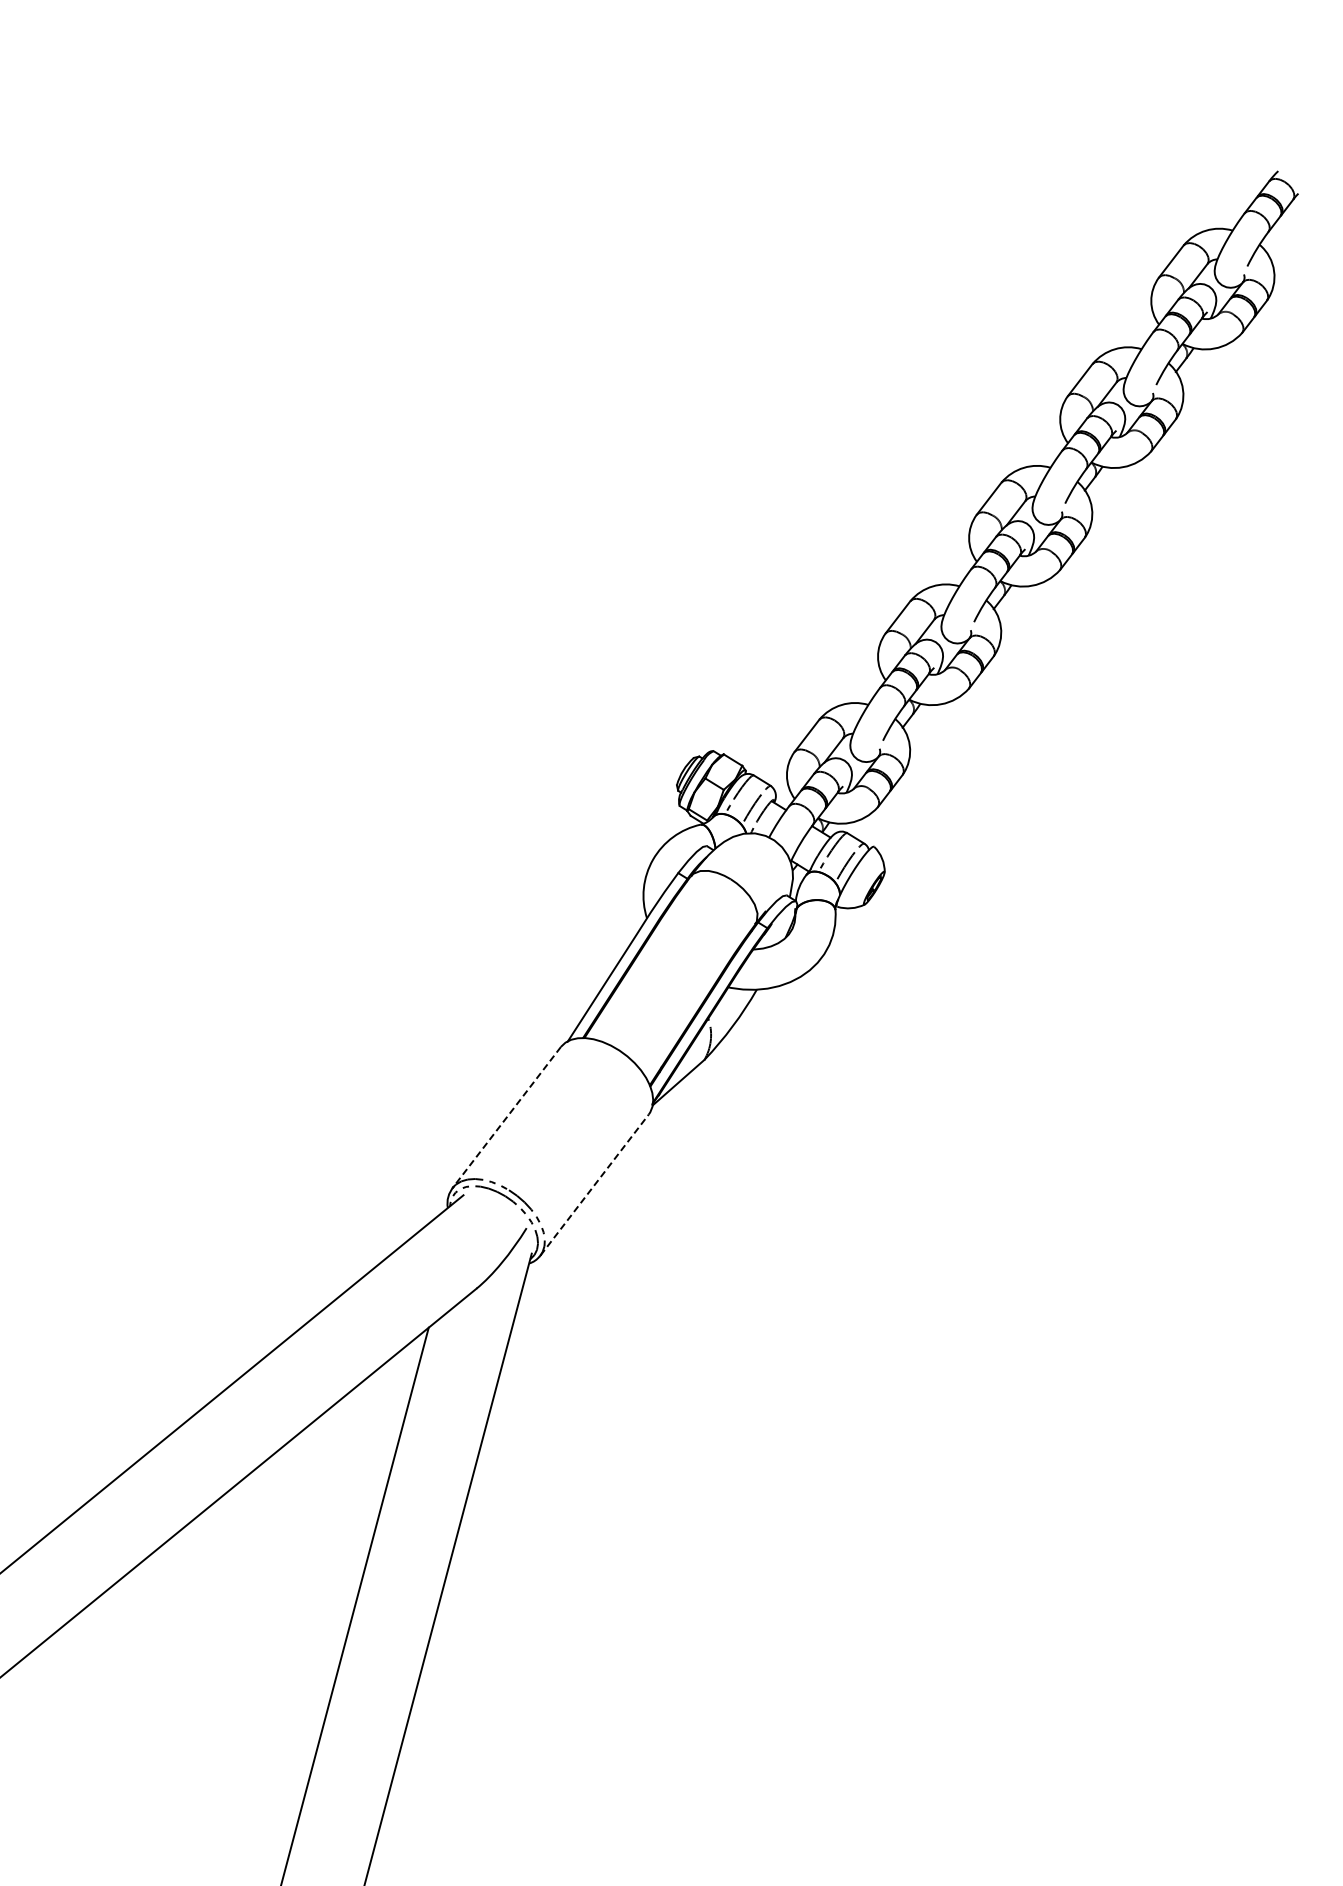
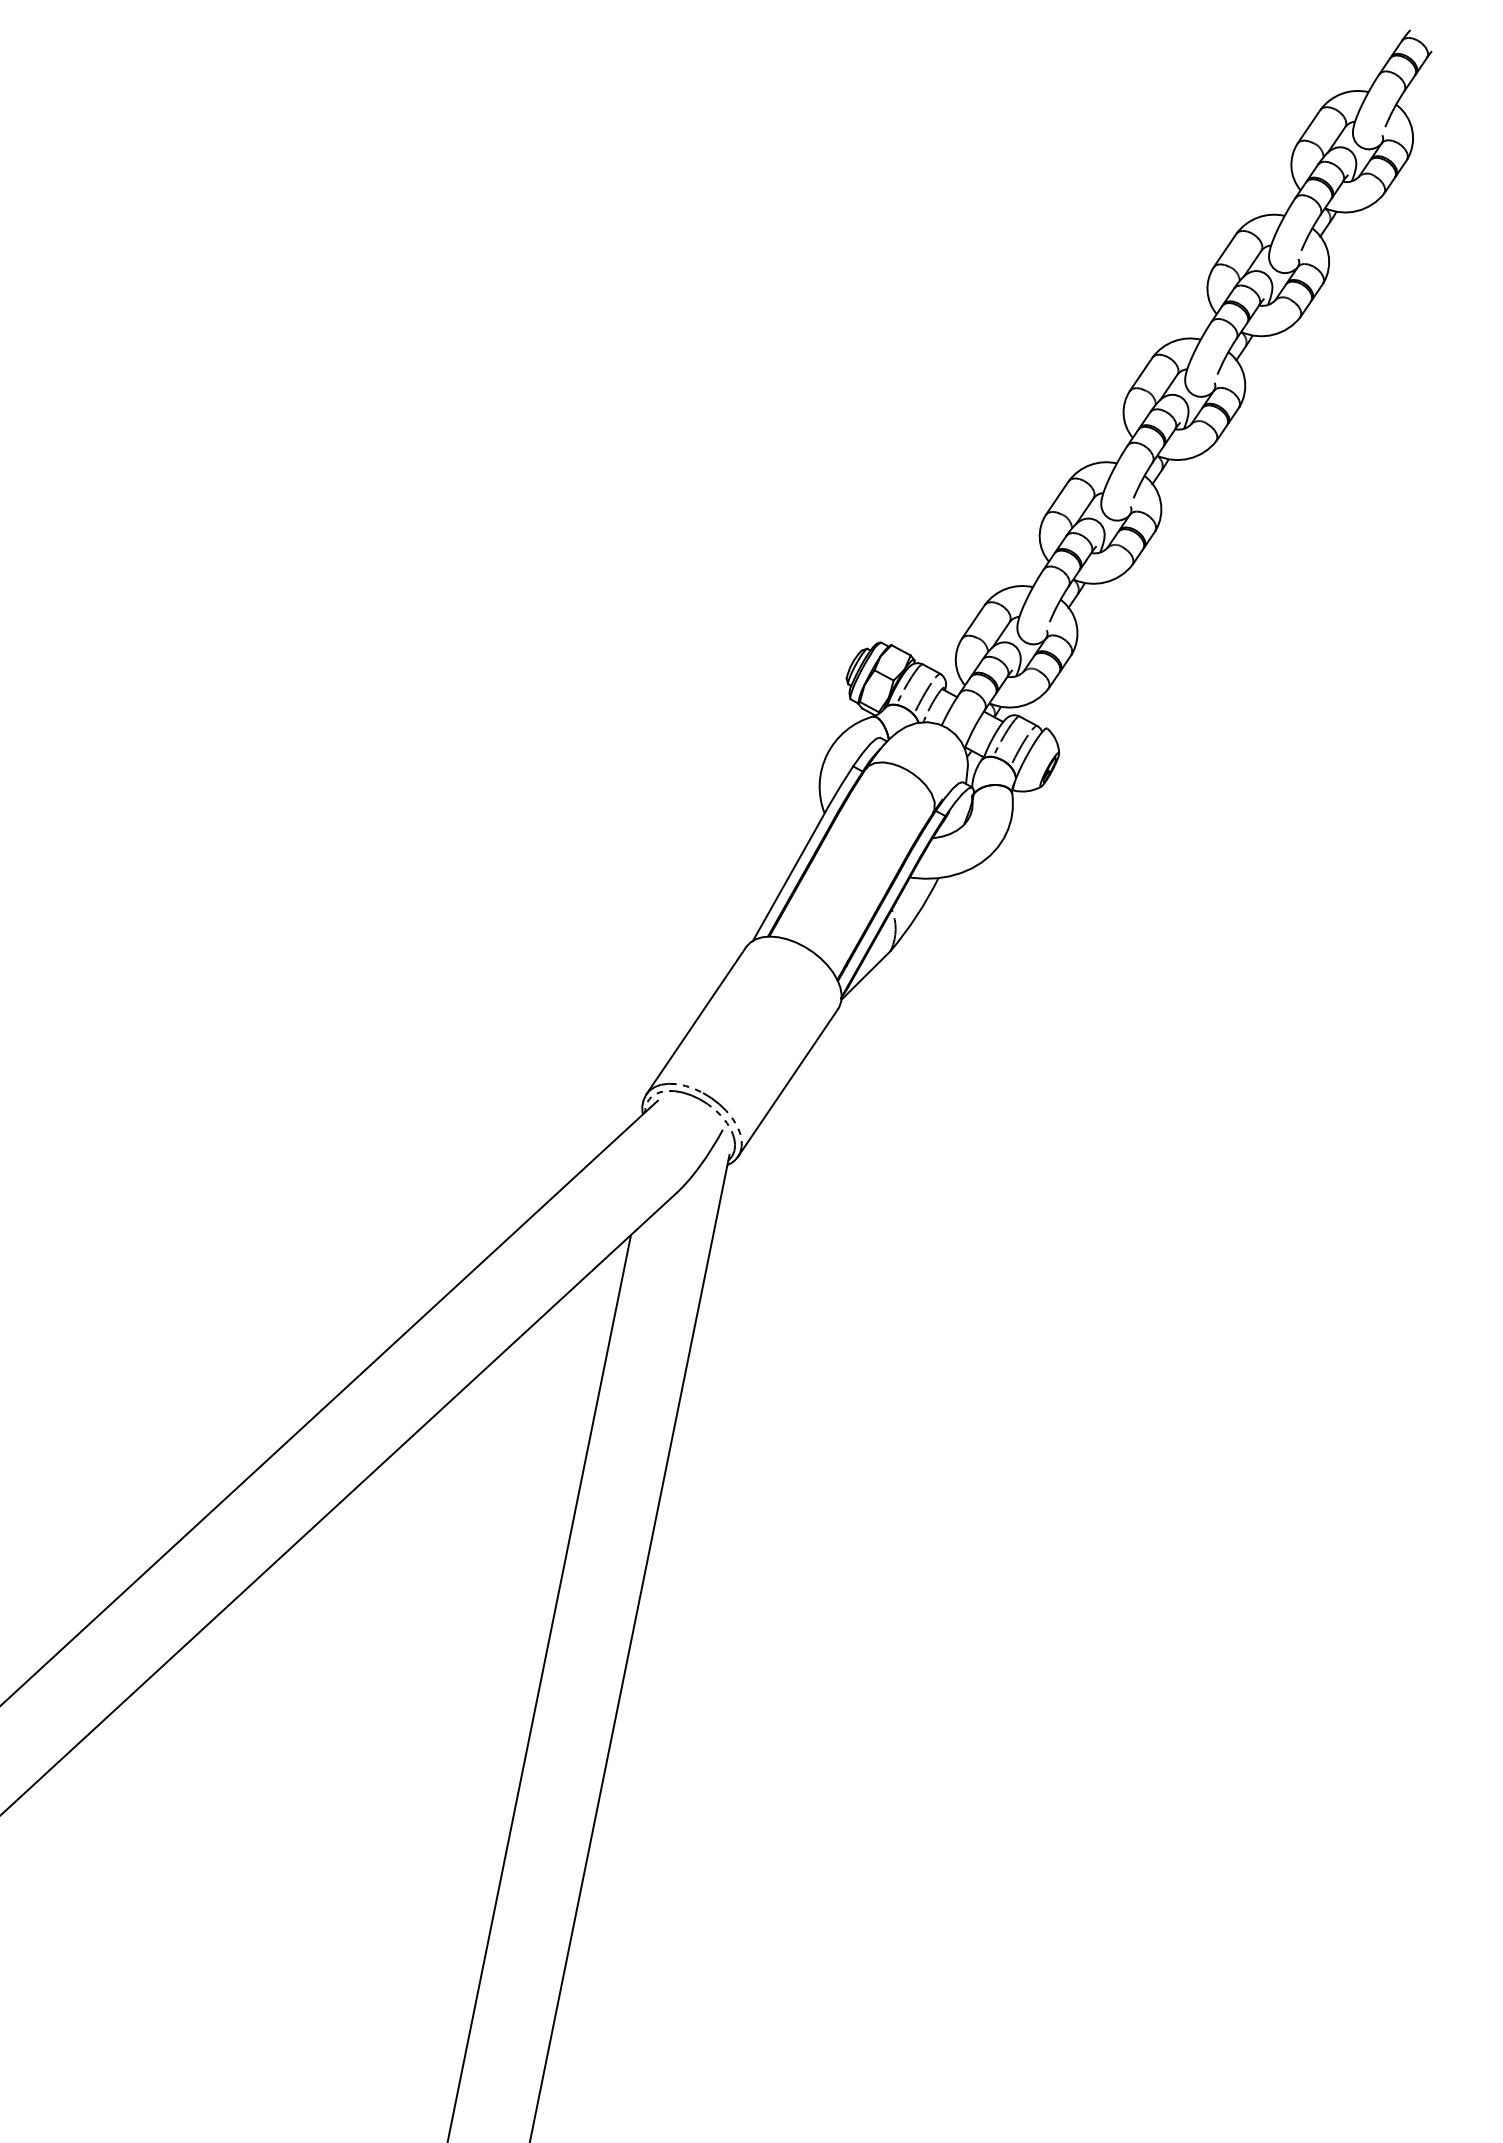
line: (506, 1117) -> (696, 1020), dashed -> solid
line: (594, 1184) -> (788, 1082), dashed -> solid

